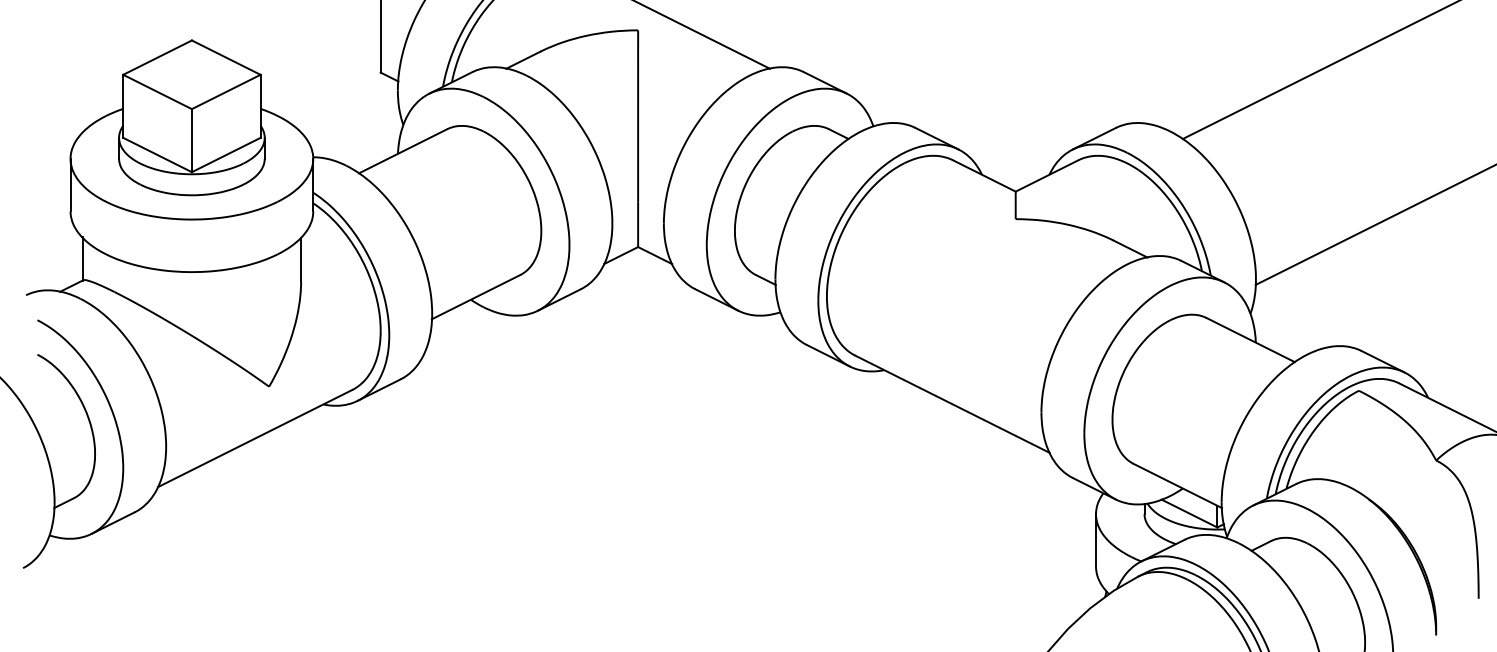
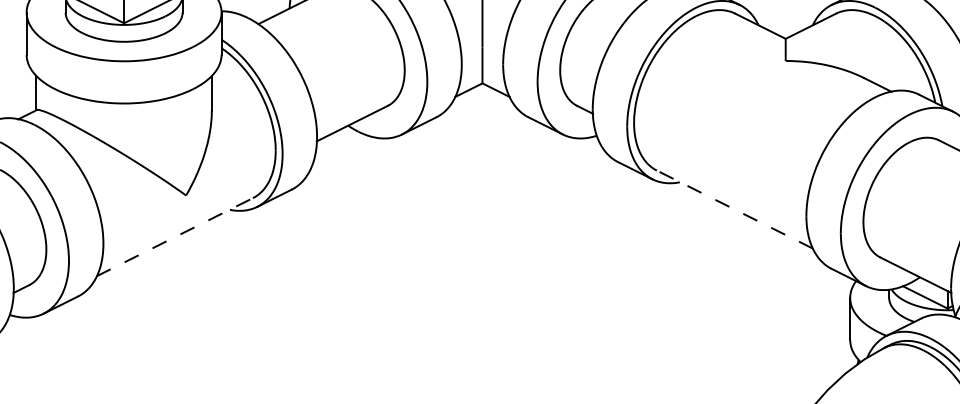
line: (952, 404) -> (734, 209), solid -> dashed
line: (255, 438) -> (175, 237), solid -> dashed

